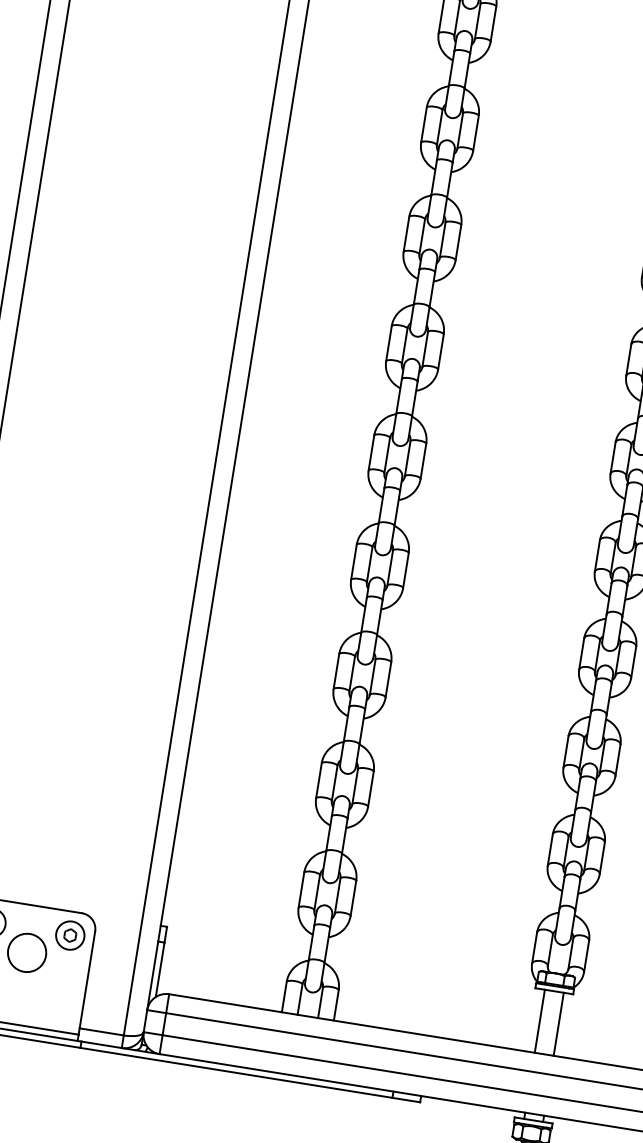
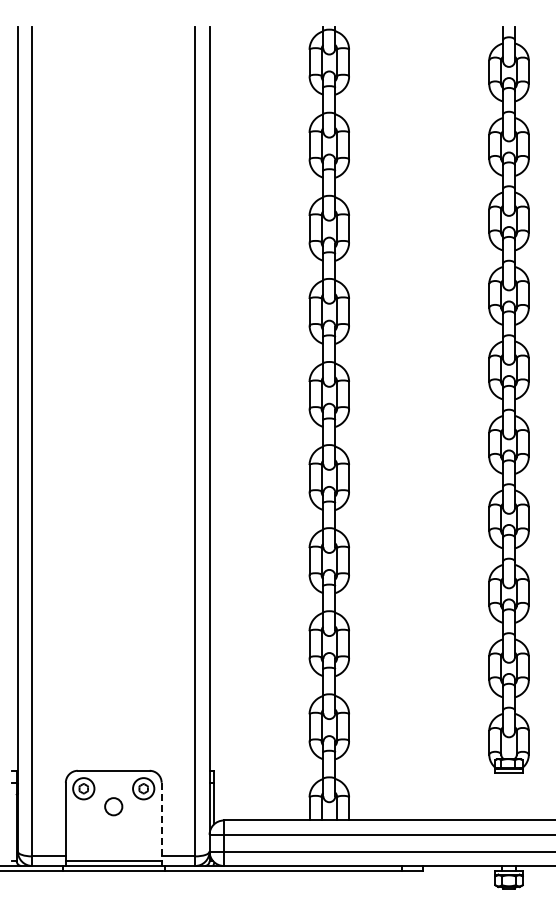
circle: (26, 952) -> (113, 806), size x0.6
line: (86, 983) -> (161, 822), solid -> dashed
line: (539, 1021) -> (501, 796), removed
line: (559, 1024) -> (516, 796), removed

